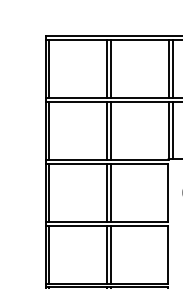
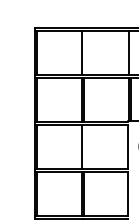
line: (111, 68) -> (84, 52), removed
line: (172, 68) -> (131, 52), removed
line: (111, 192) -> (84, 146), removed

